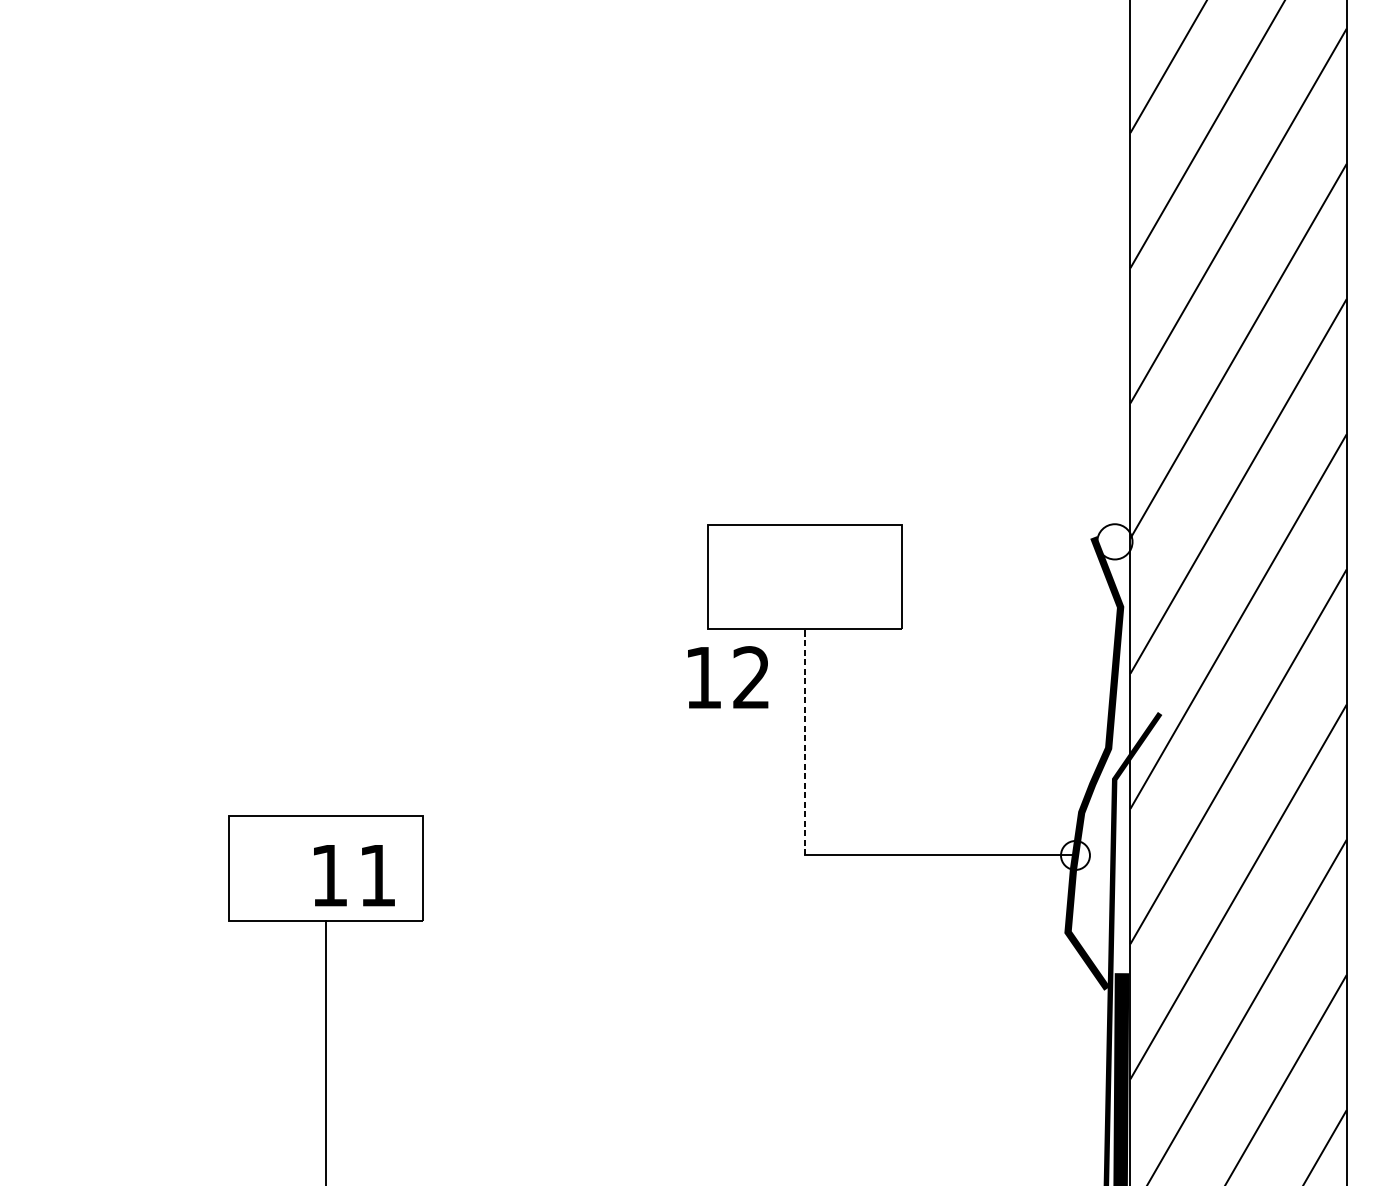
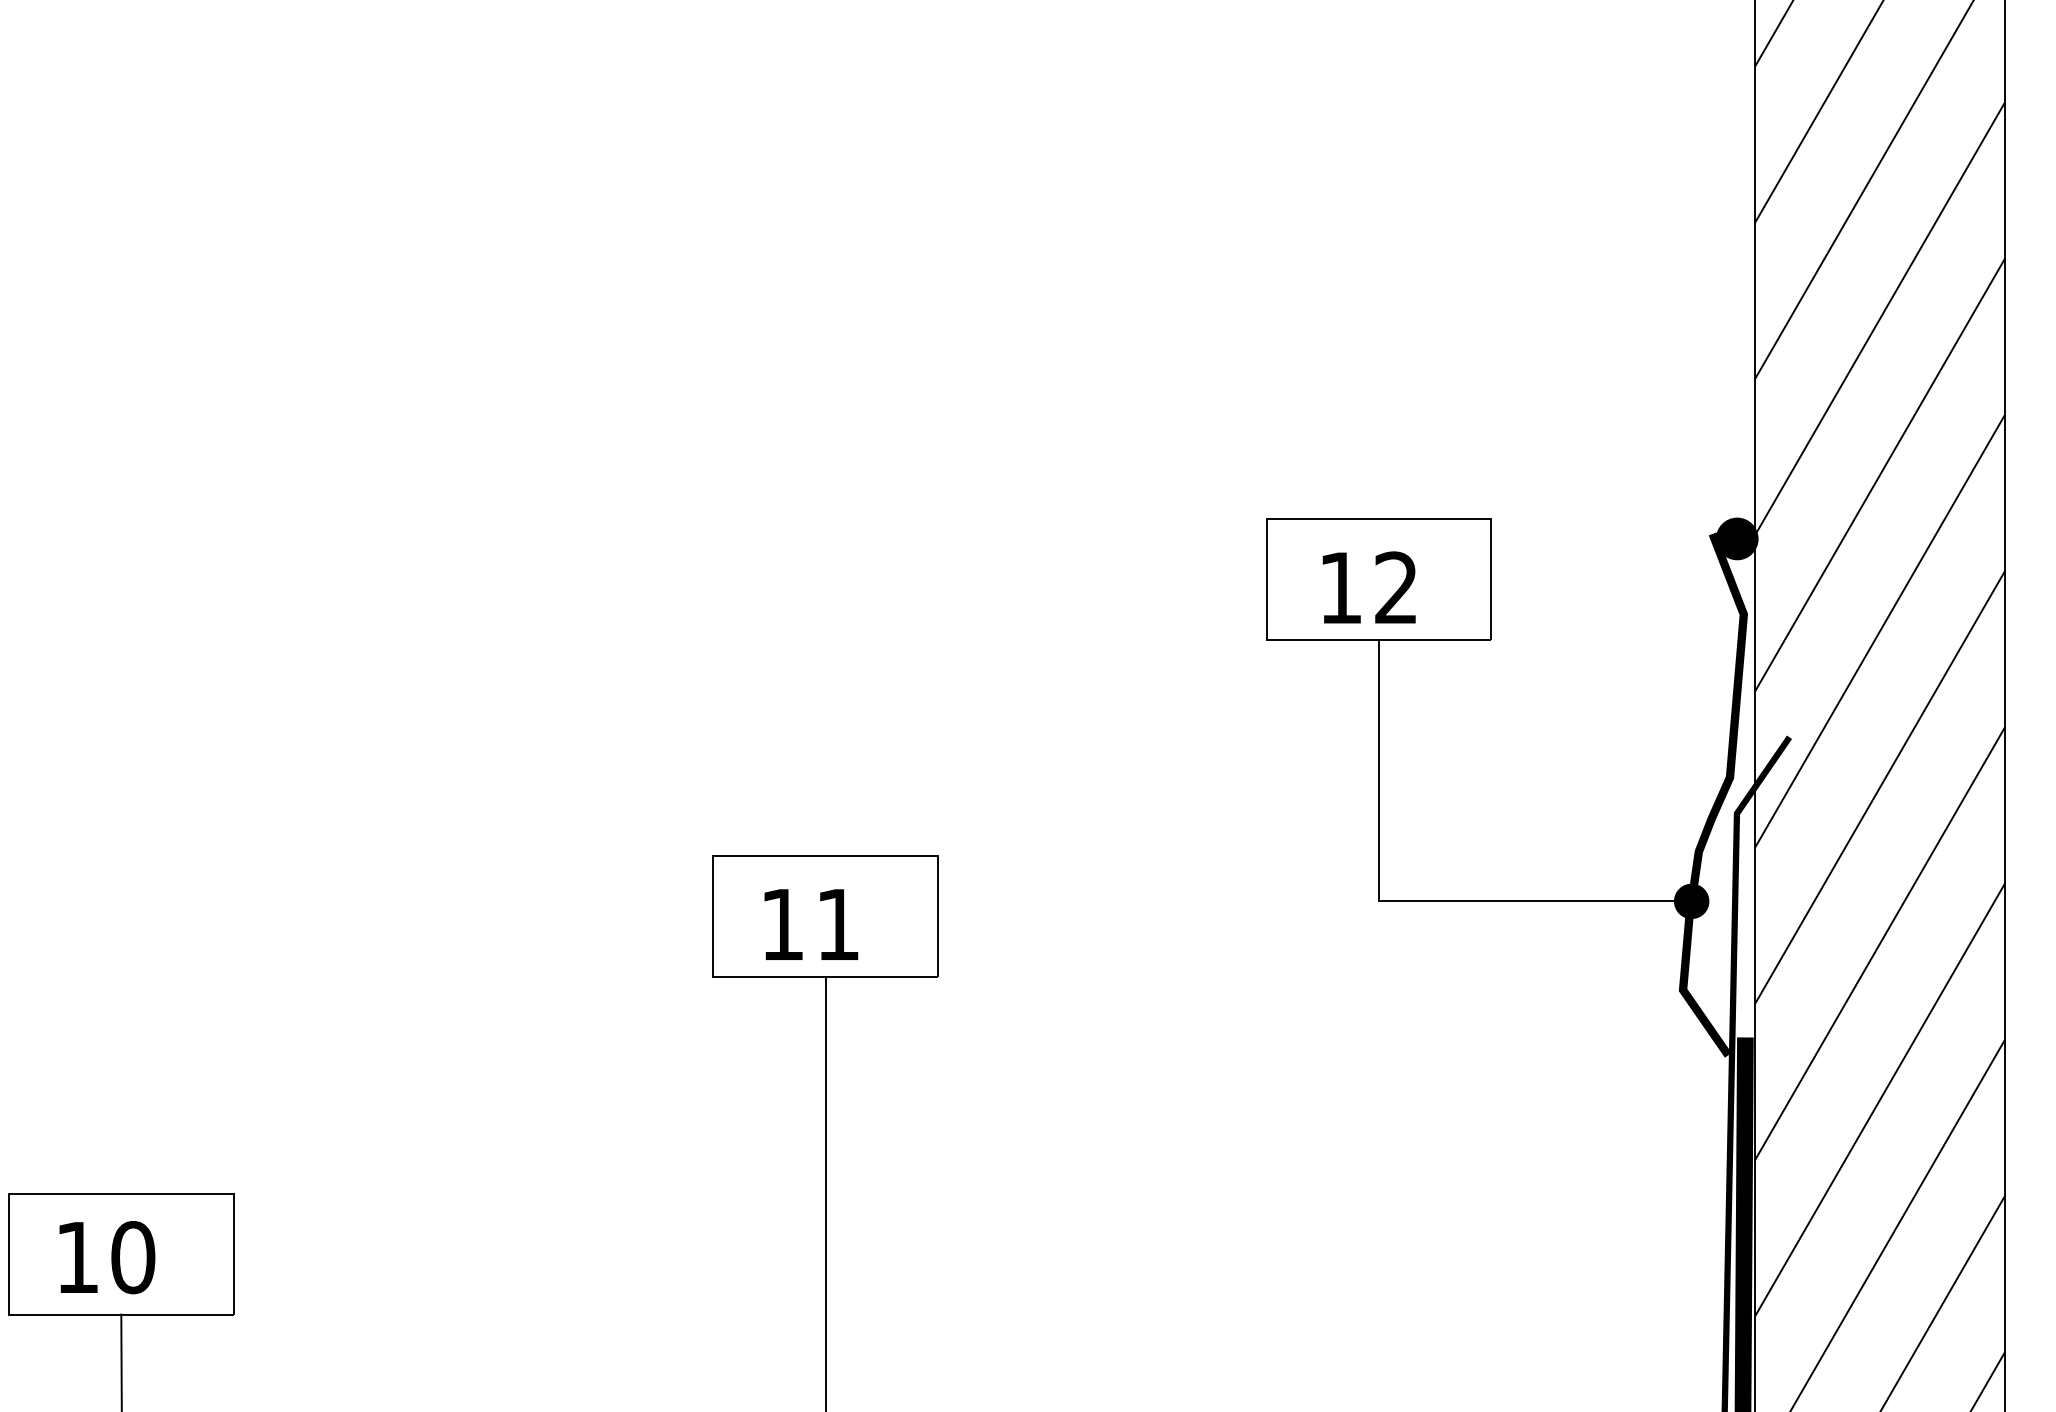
fill: (1114, 541) -> (1736, 538), added
text: (727, 677) -> (1368, 587), moved
line: (804, 742) -> (1378, 770), dashed -> solid
fill: (1075, 855) -> (1691, 901), added
text: (354, 875) -> (811, 924), moved

